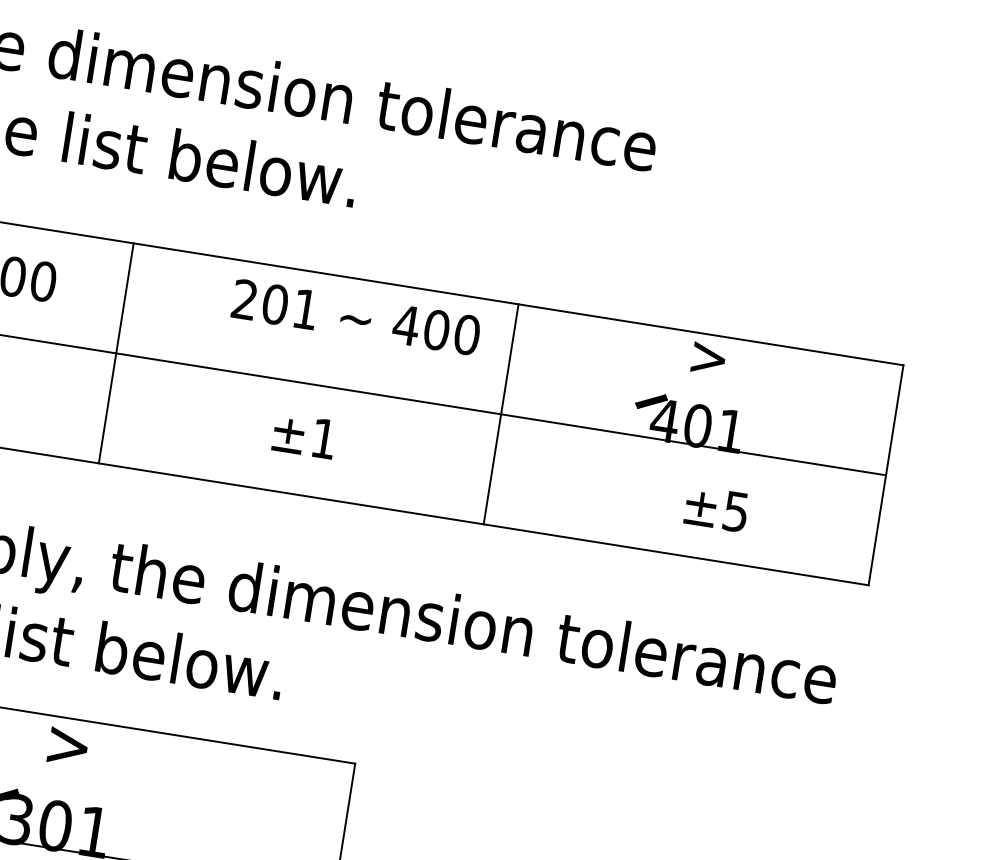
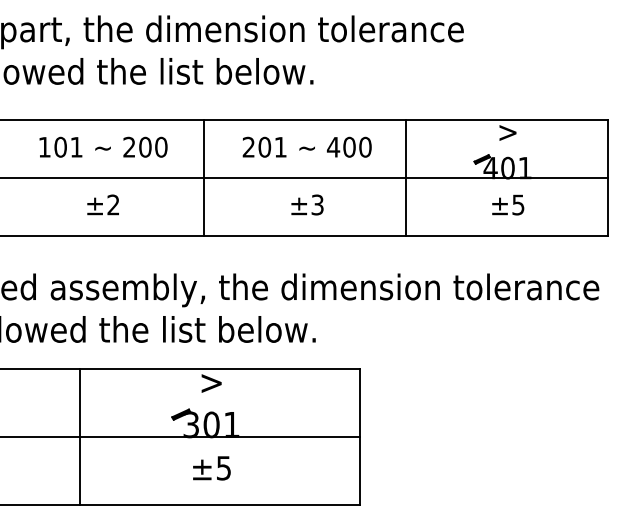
text: (355, 315) -> (306, 146), moved
text: (323, 437) -> (317, 204), ±1 -> ±3
text: (717, 507) -> (508, 204), moved

